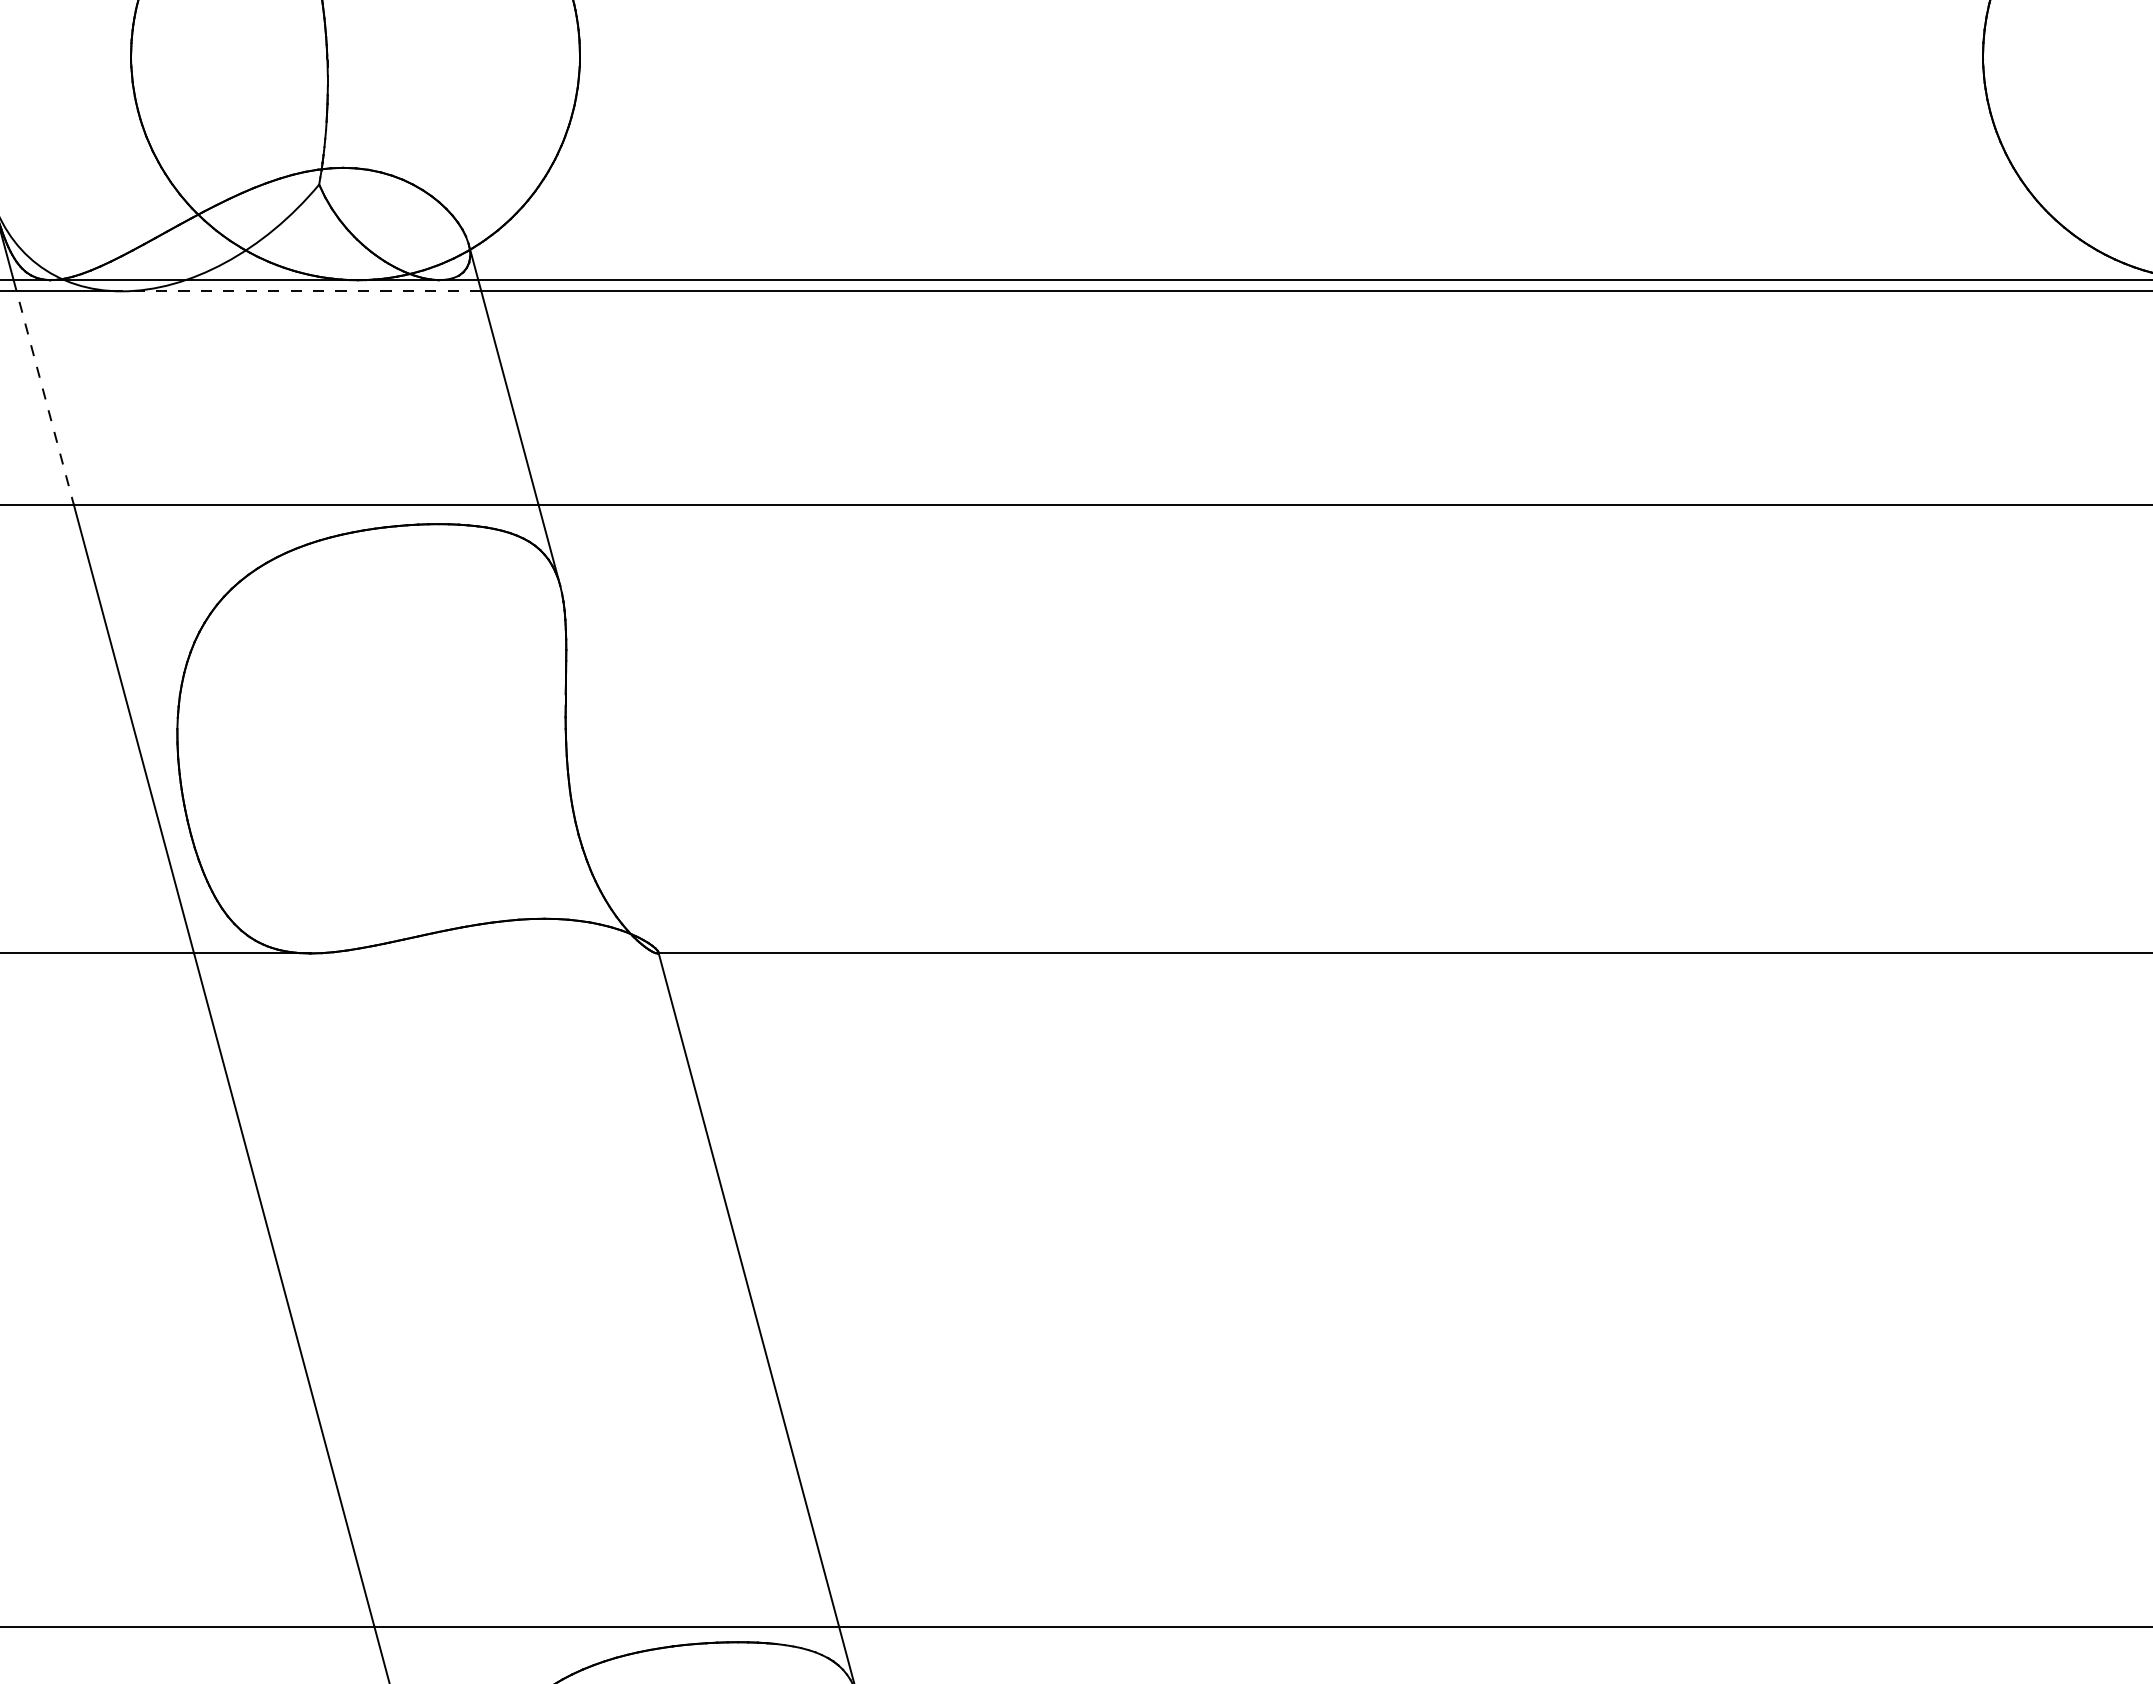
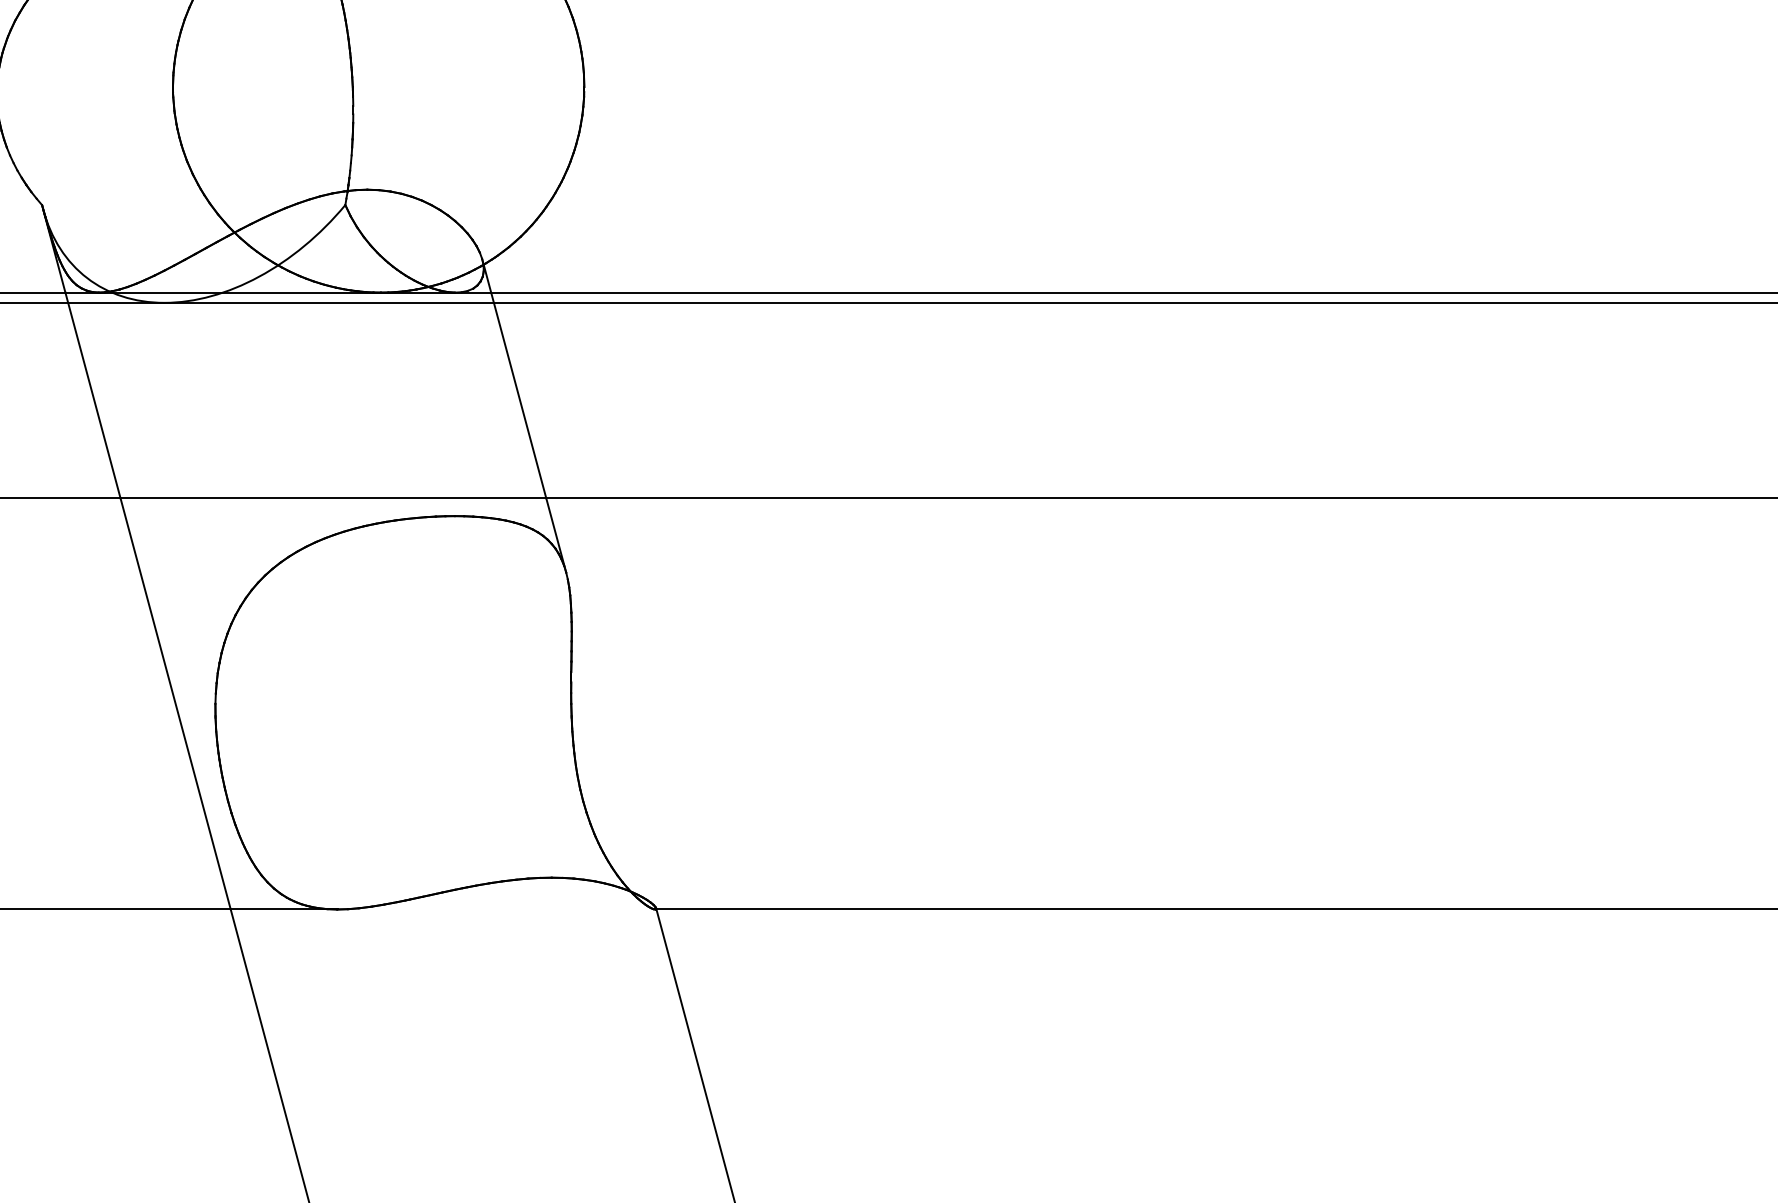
line: (301, 291) -> (329, 302), dashed -> solid
line: (43, 392) -> (92, 395), dashed -> solid

